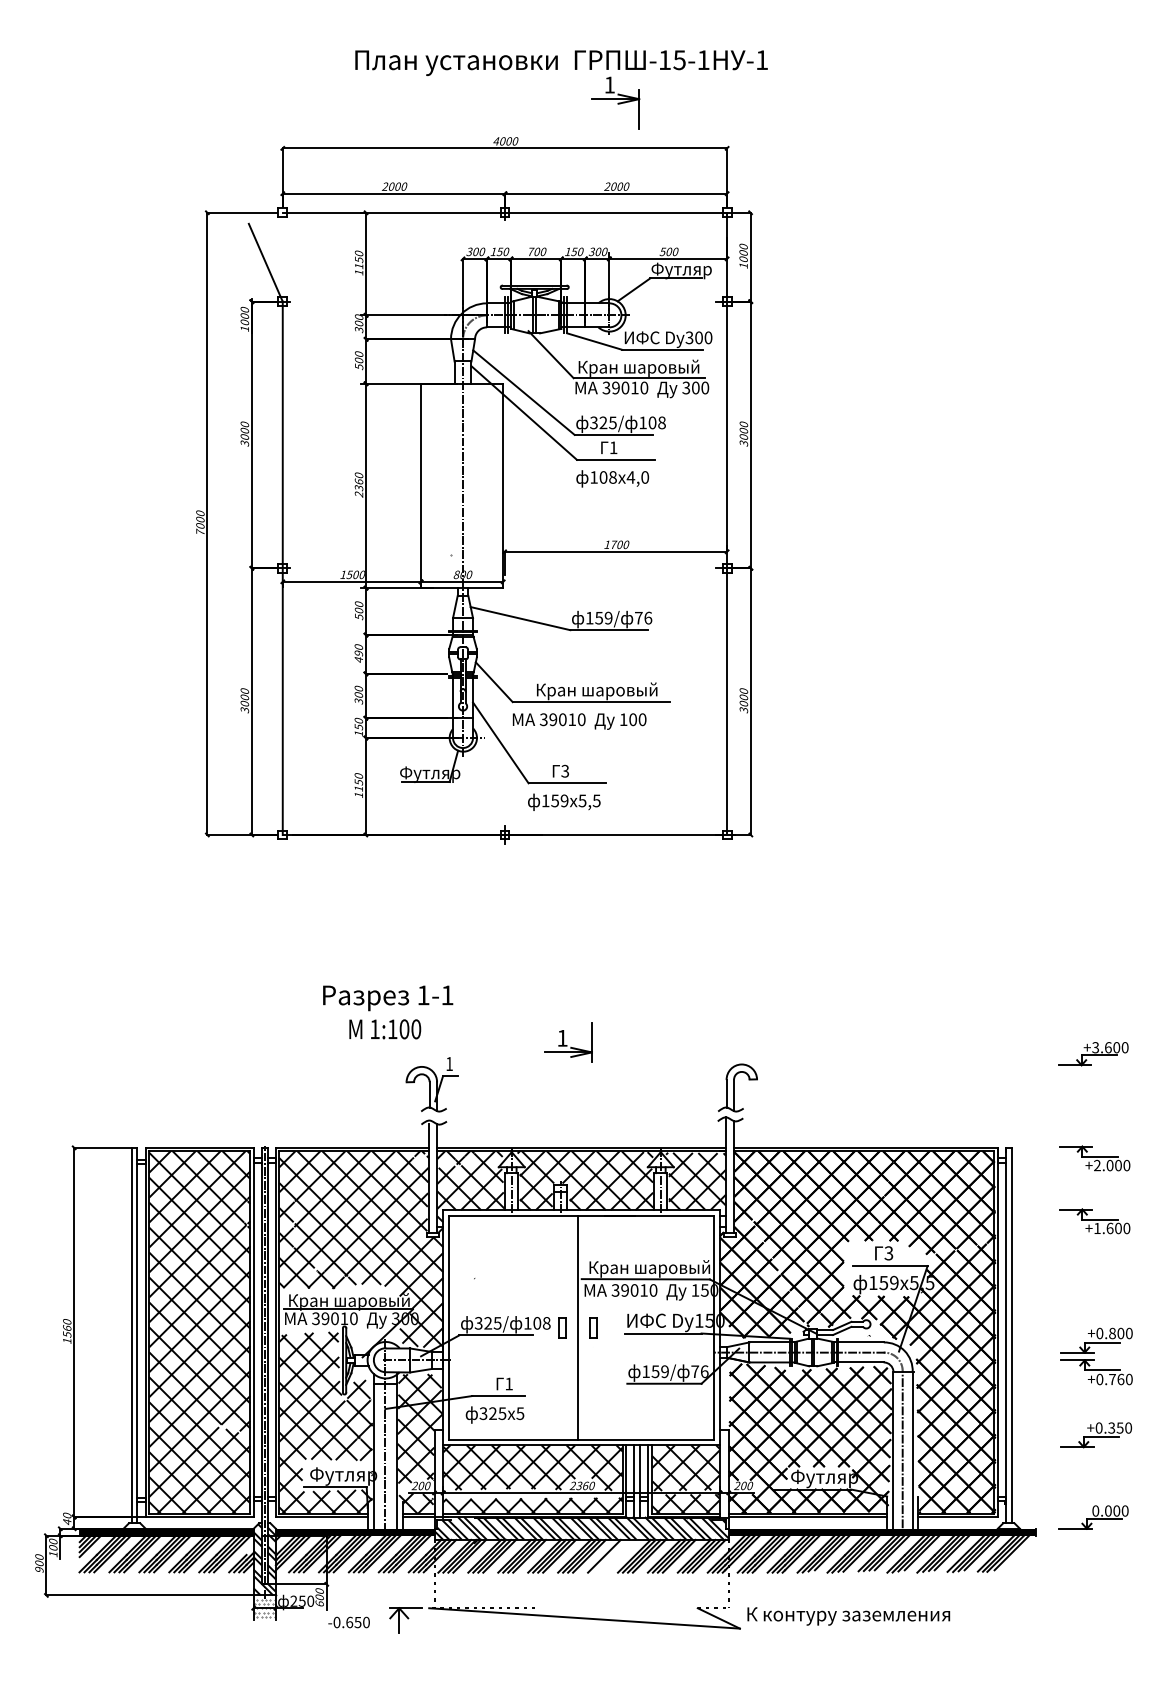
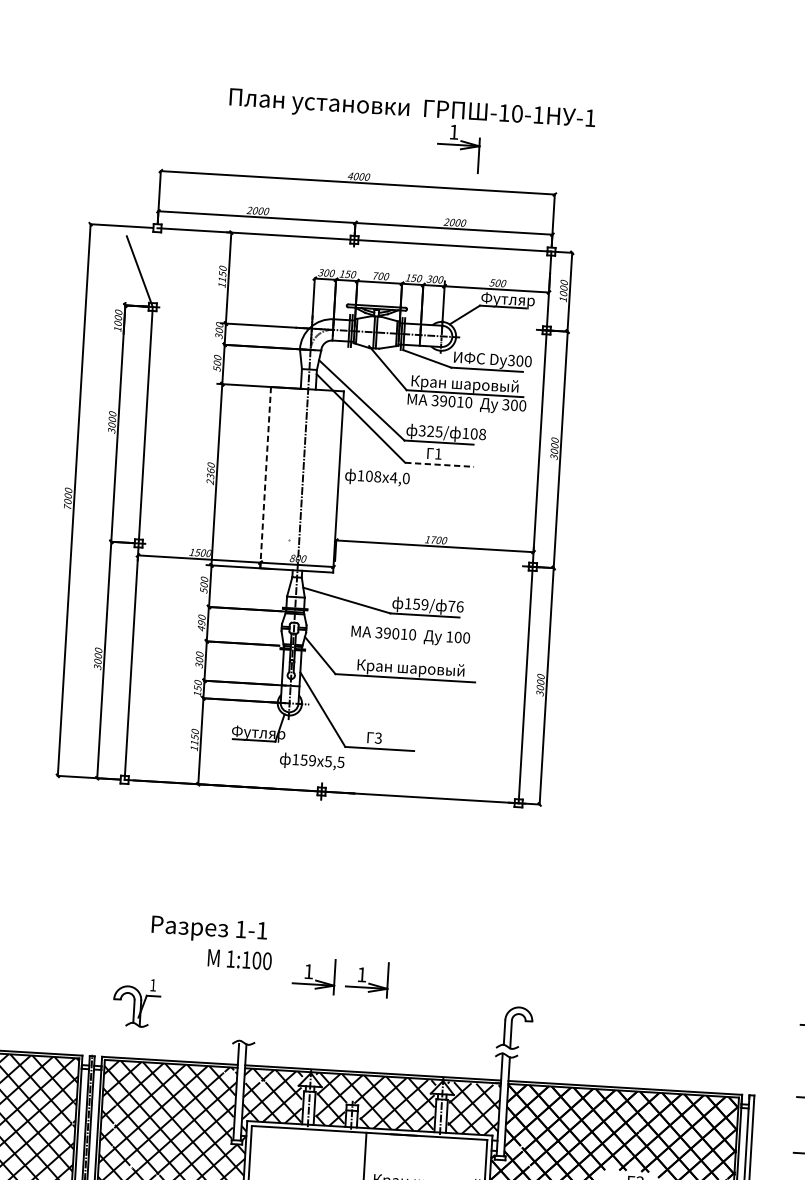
text: (679, 60) -> (517, 114), -15-1 -> -10-1
line: (615, 459) -> (439, 464), solid -> dashed
text: (612, 478) -> (377, 477), moved
line: (421, 486) -> (266, 478), solid -> dashed
text: (579, 721) -> (410, 636), moved
text: (564, 801) -> (312, 761), moved
text: (385, 1029) -> (240, 959), moved
part: (508, 1042) -> (313, 975), added
part: (431, 1084) -> (136, 1002), moved

